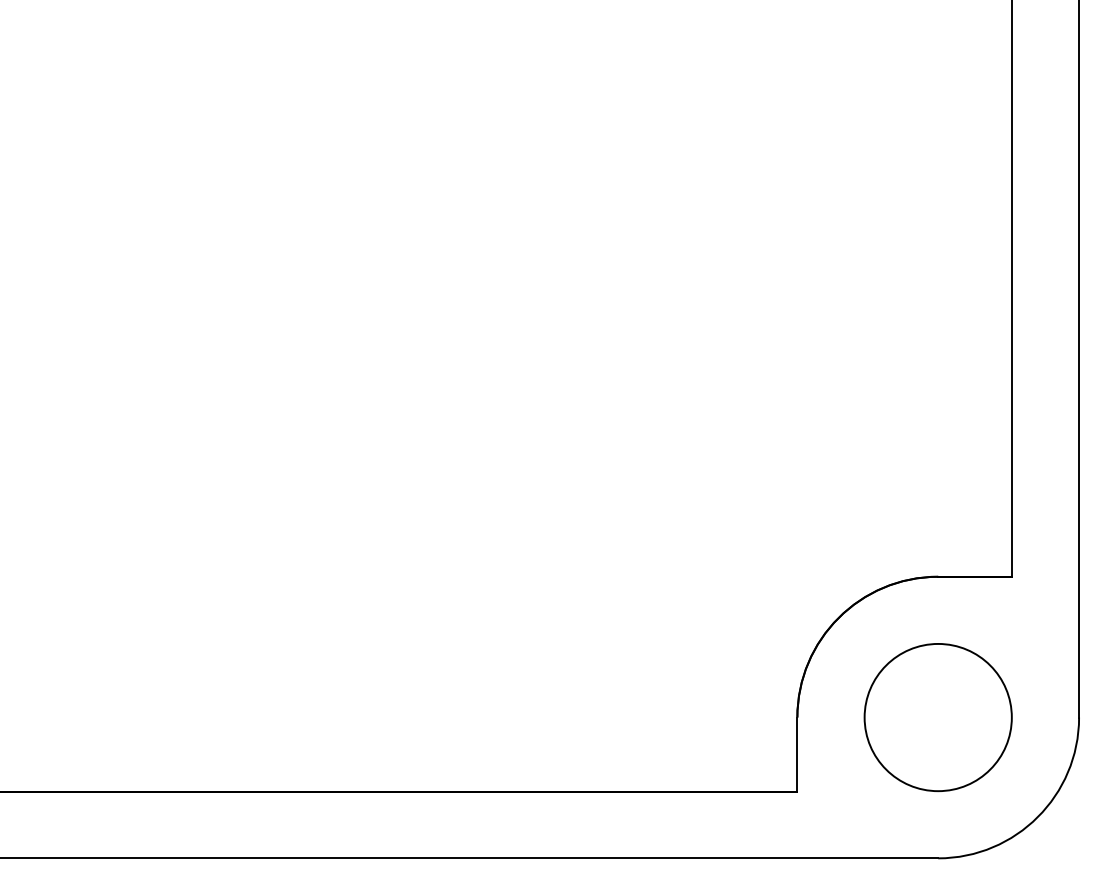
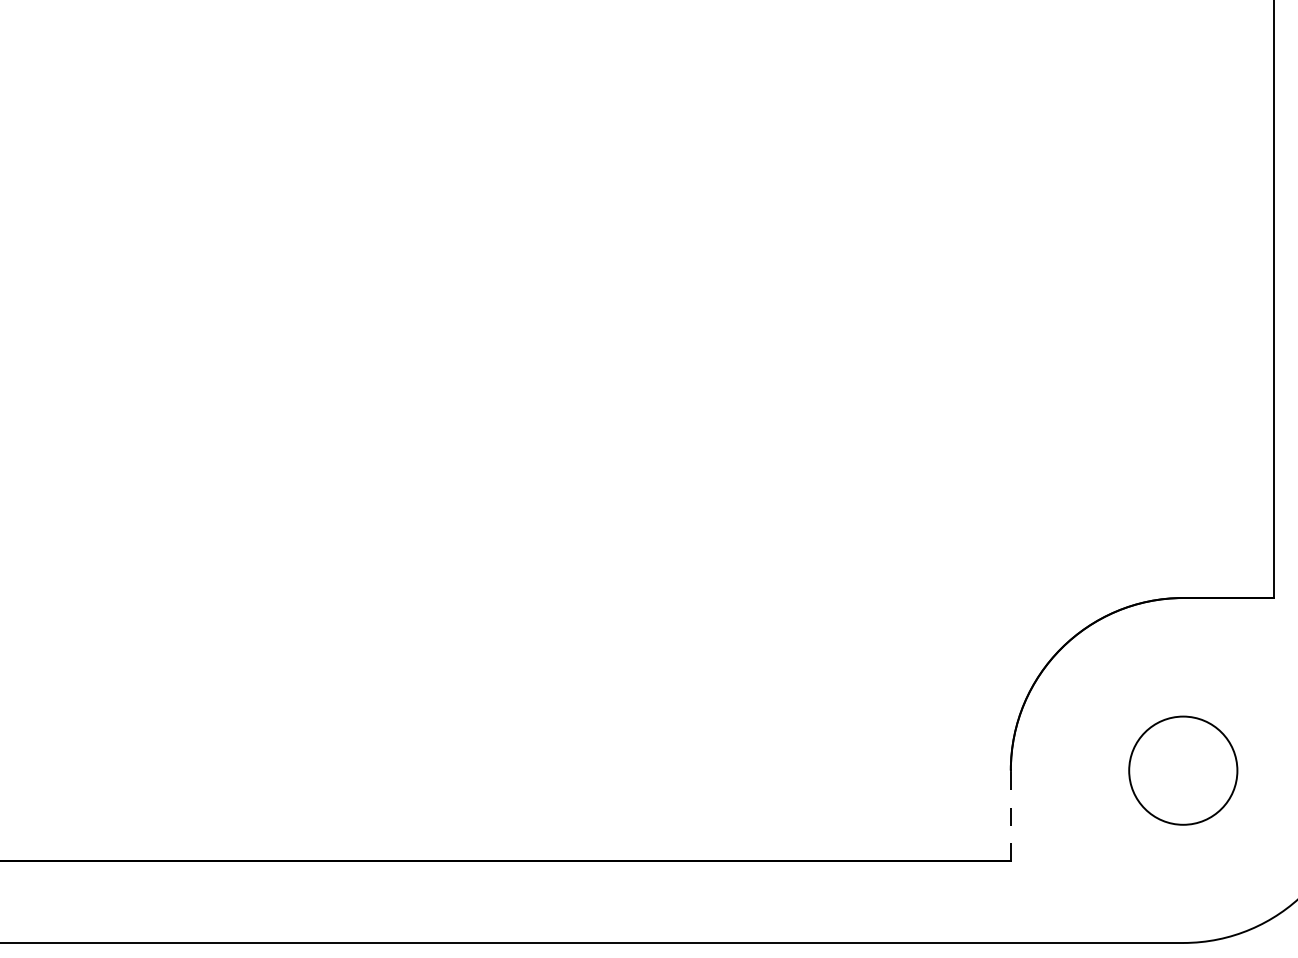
circle: (937, 717) -> (1182, 770), size x0.6
line: (797, 754) -> (1010, 815), solid -> dashed

